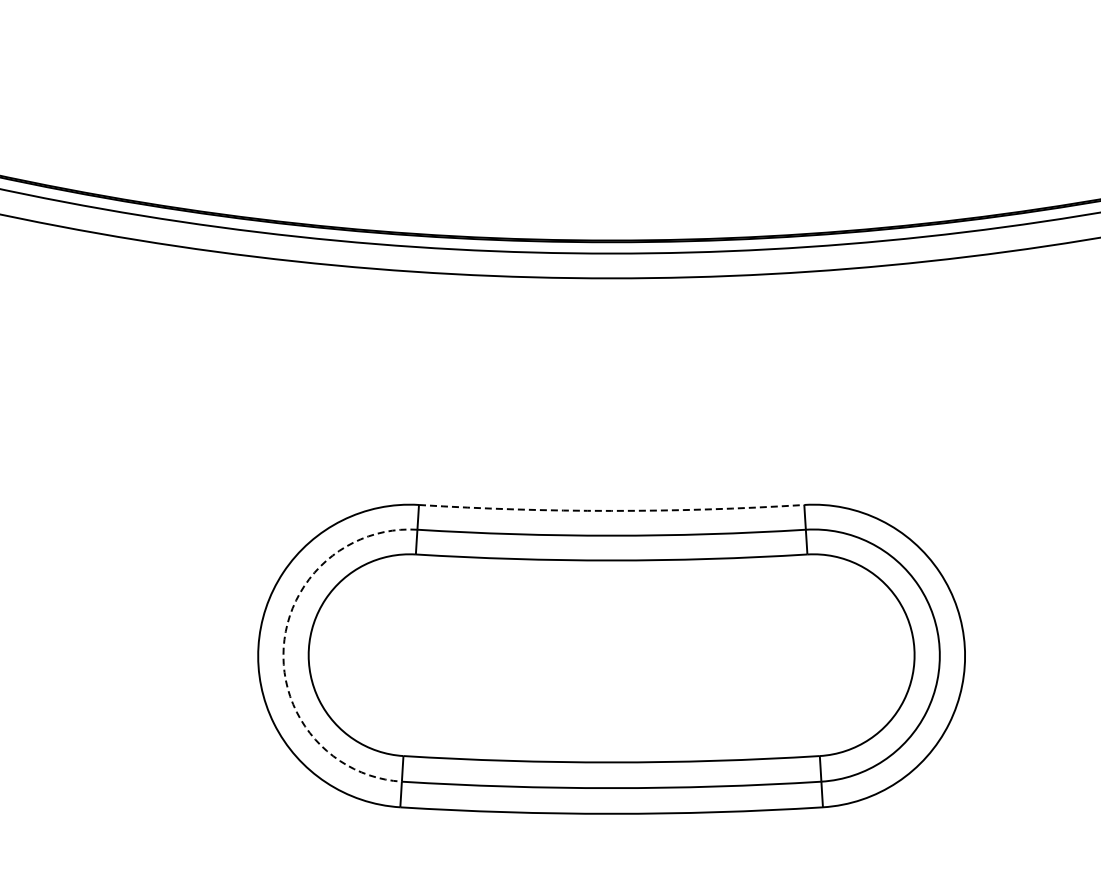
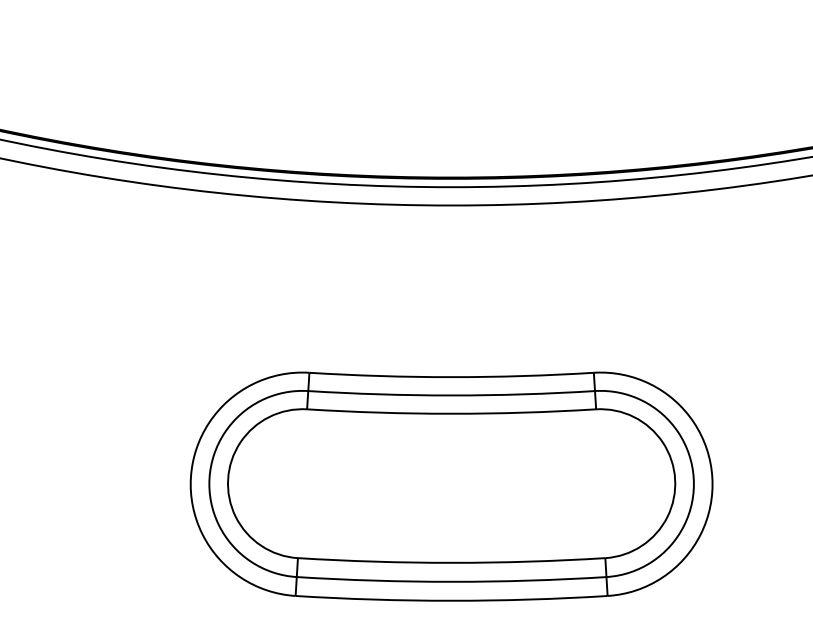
arc: (611, 510) -> (451, 376), dashed -> solid
arc: (283, 647) -> (209, 477), dashed -> solid

